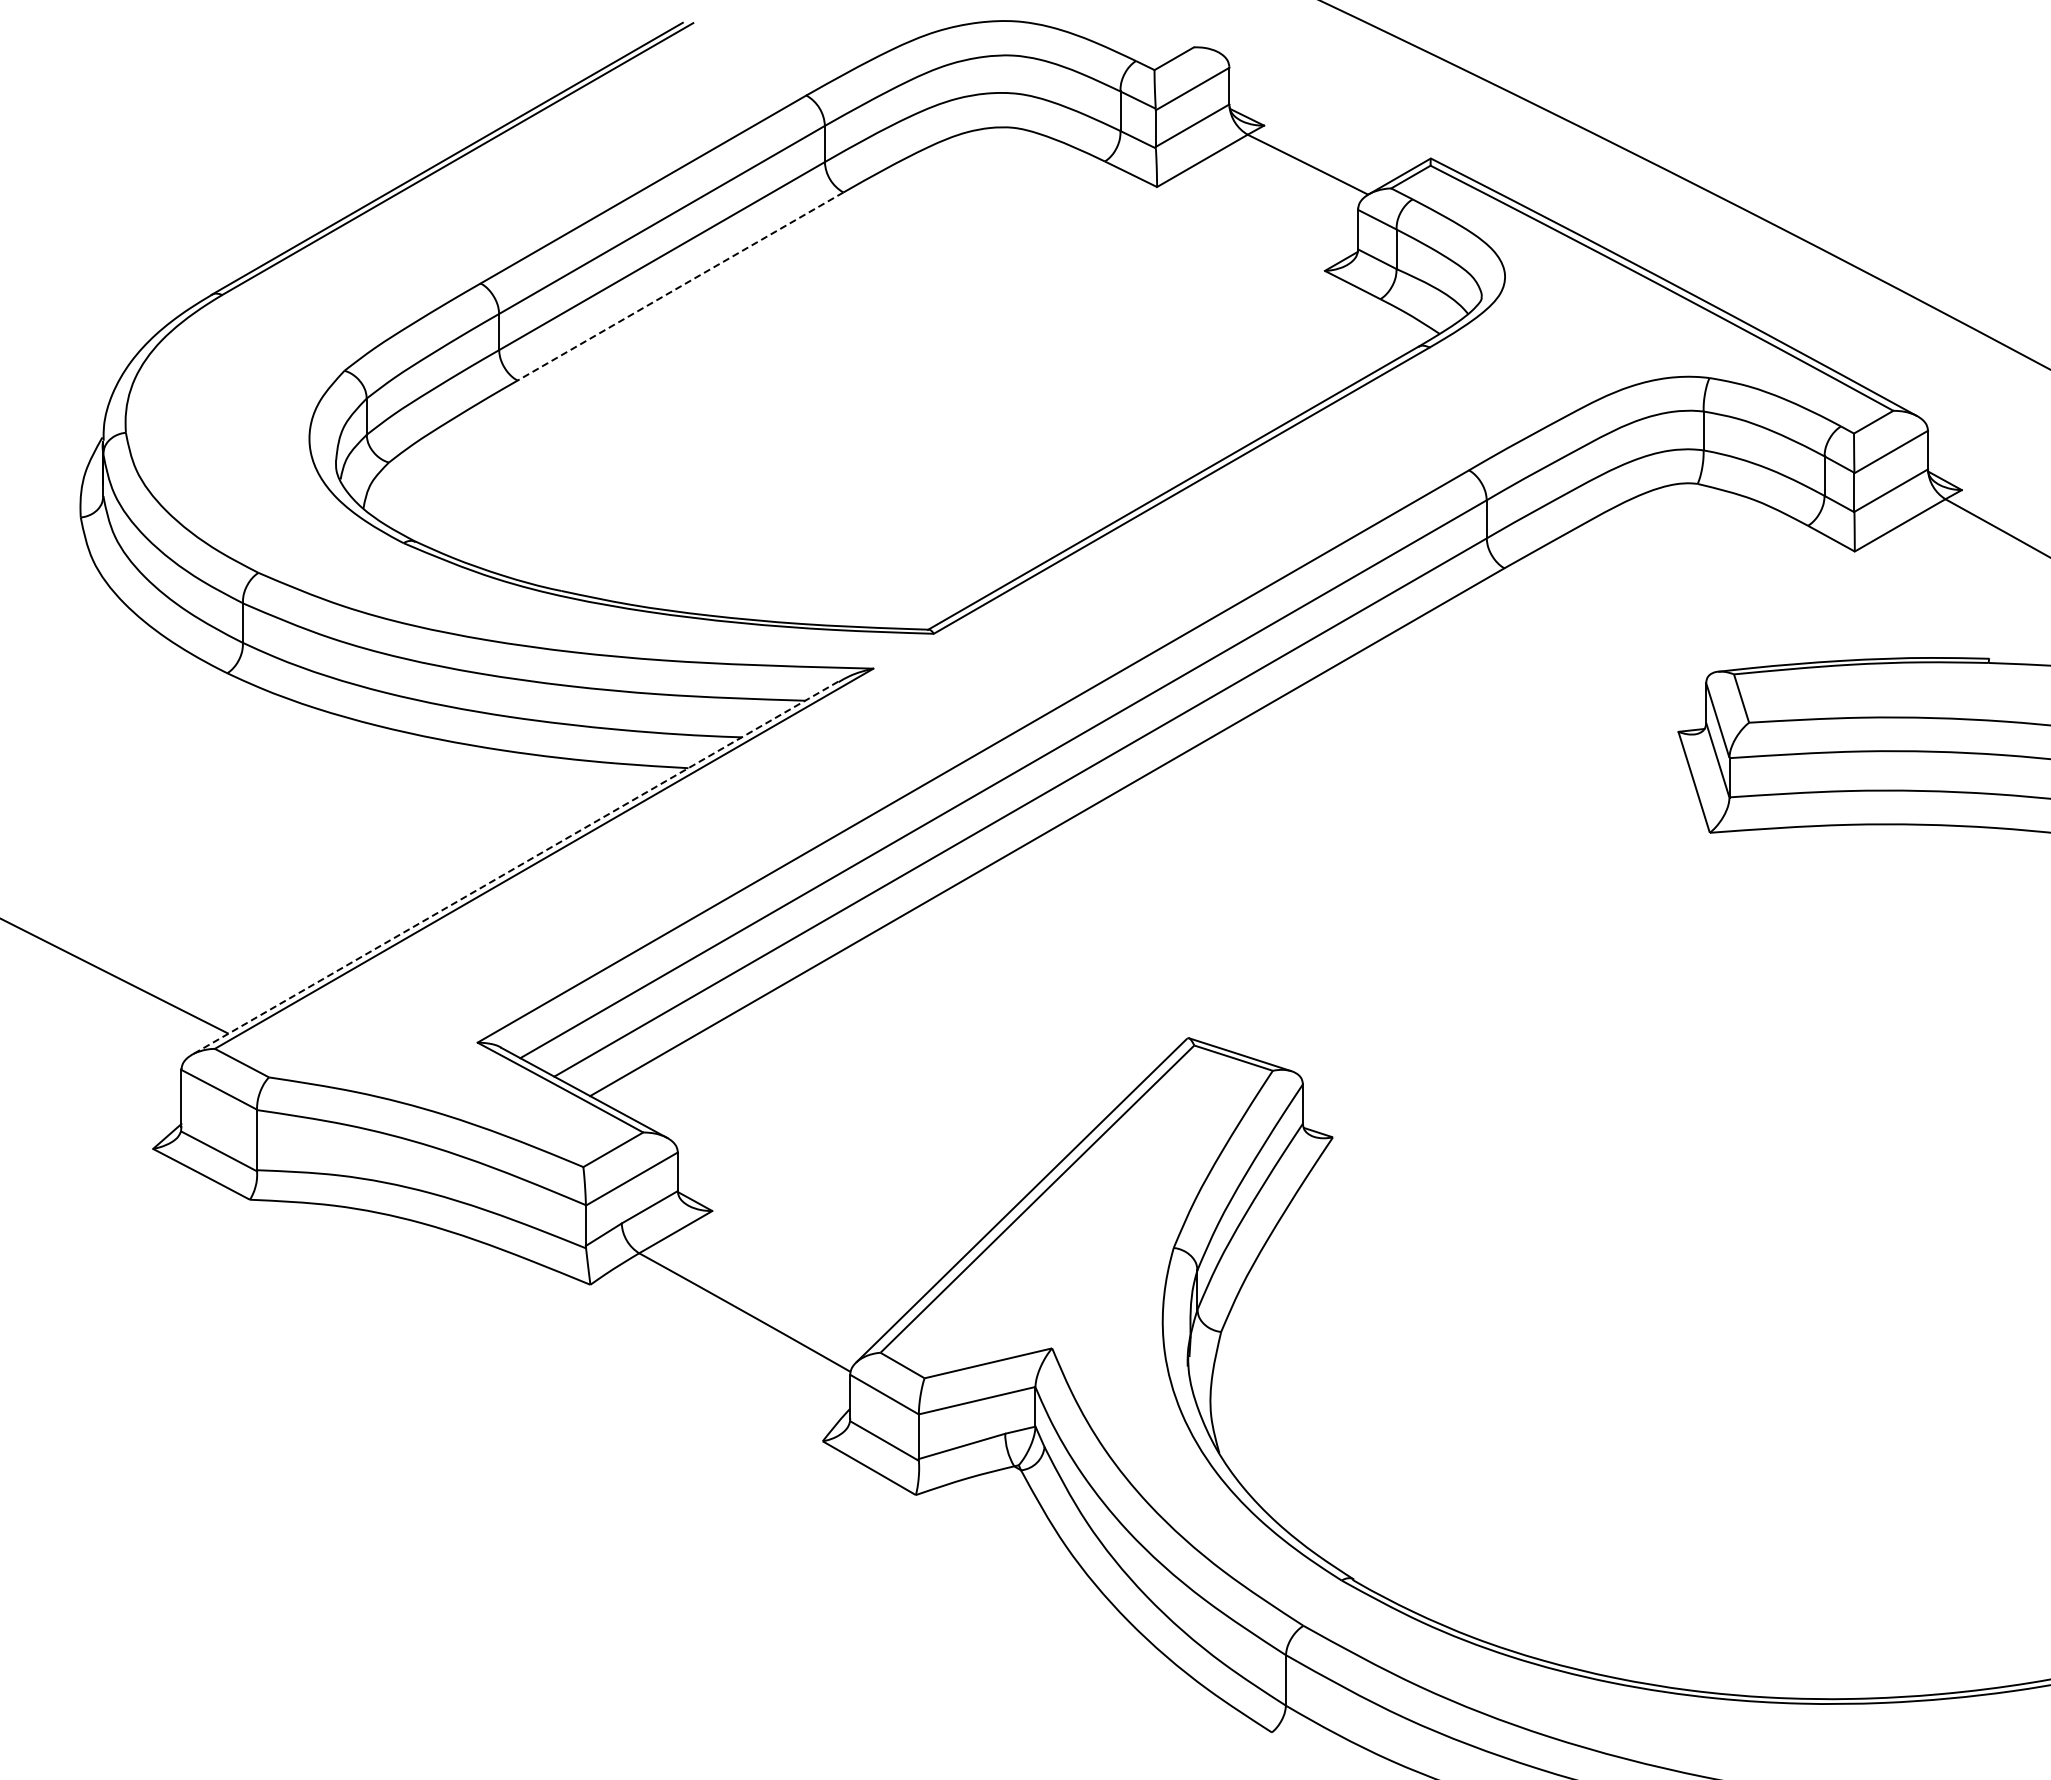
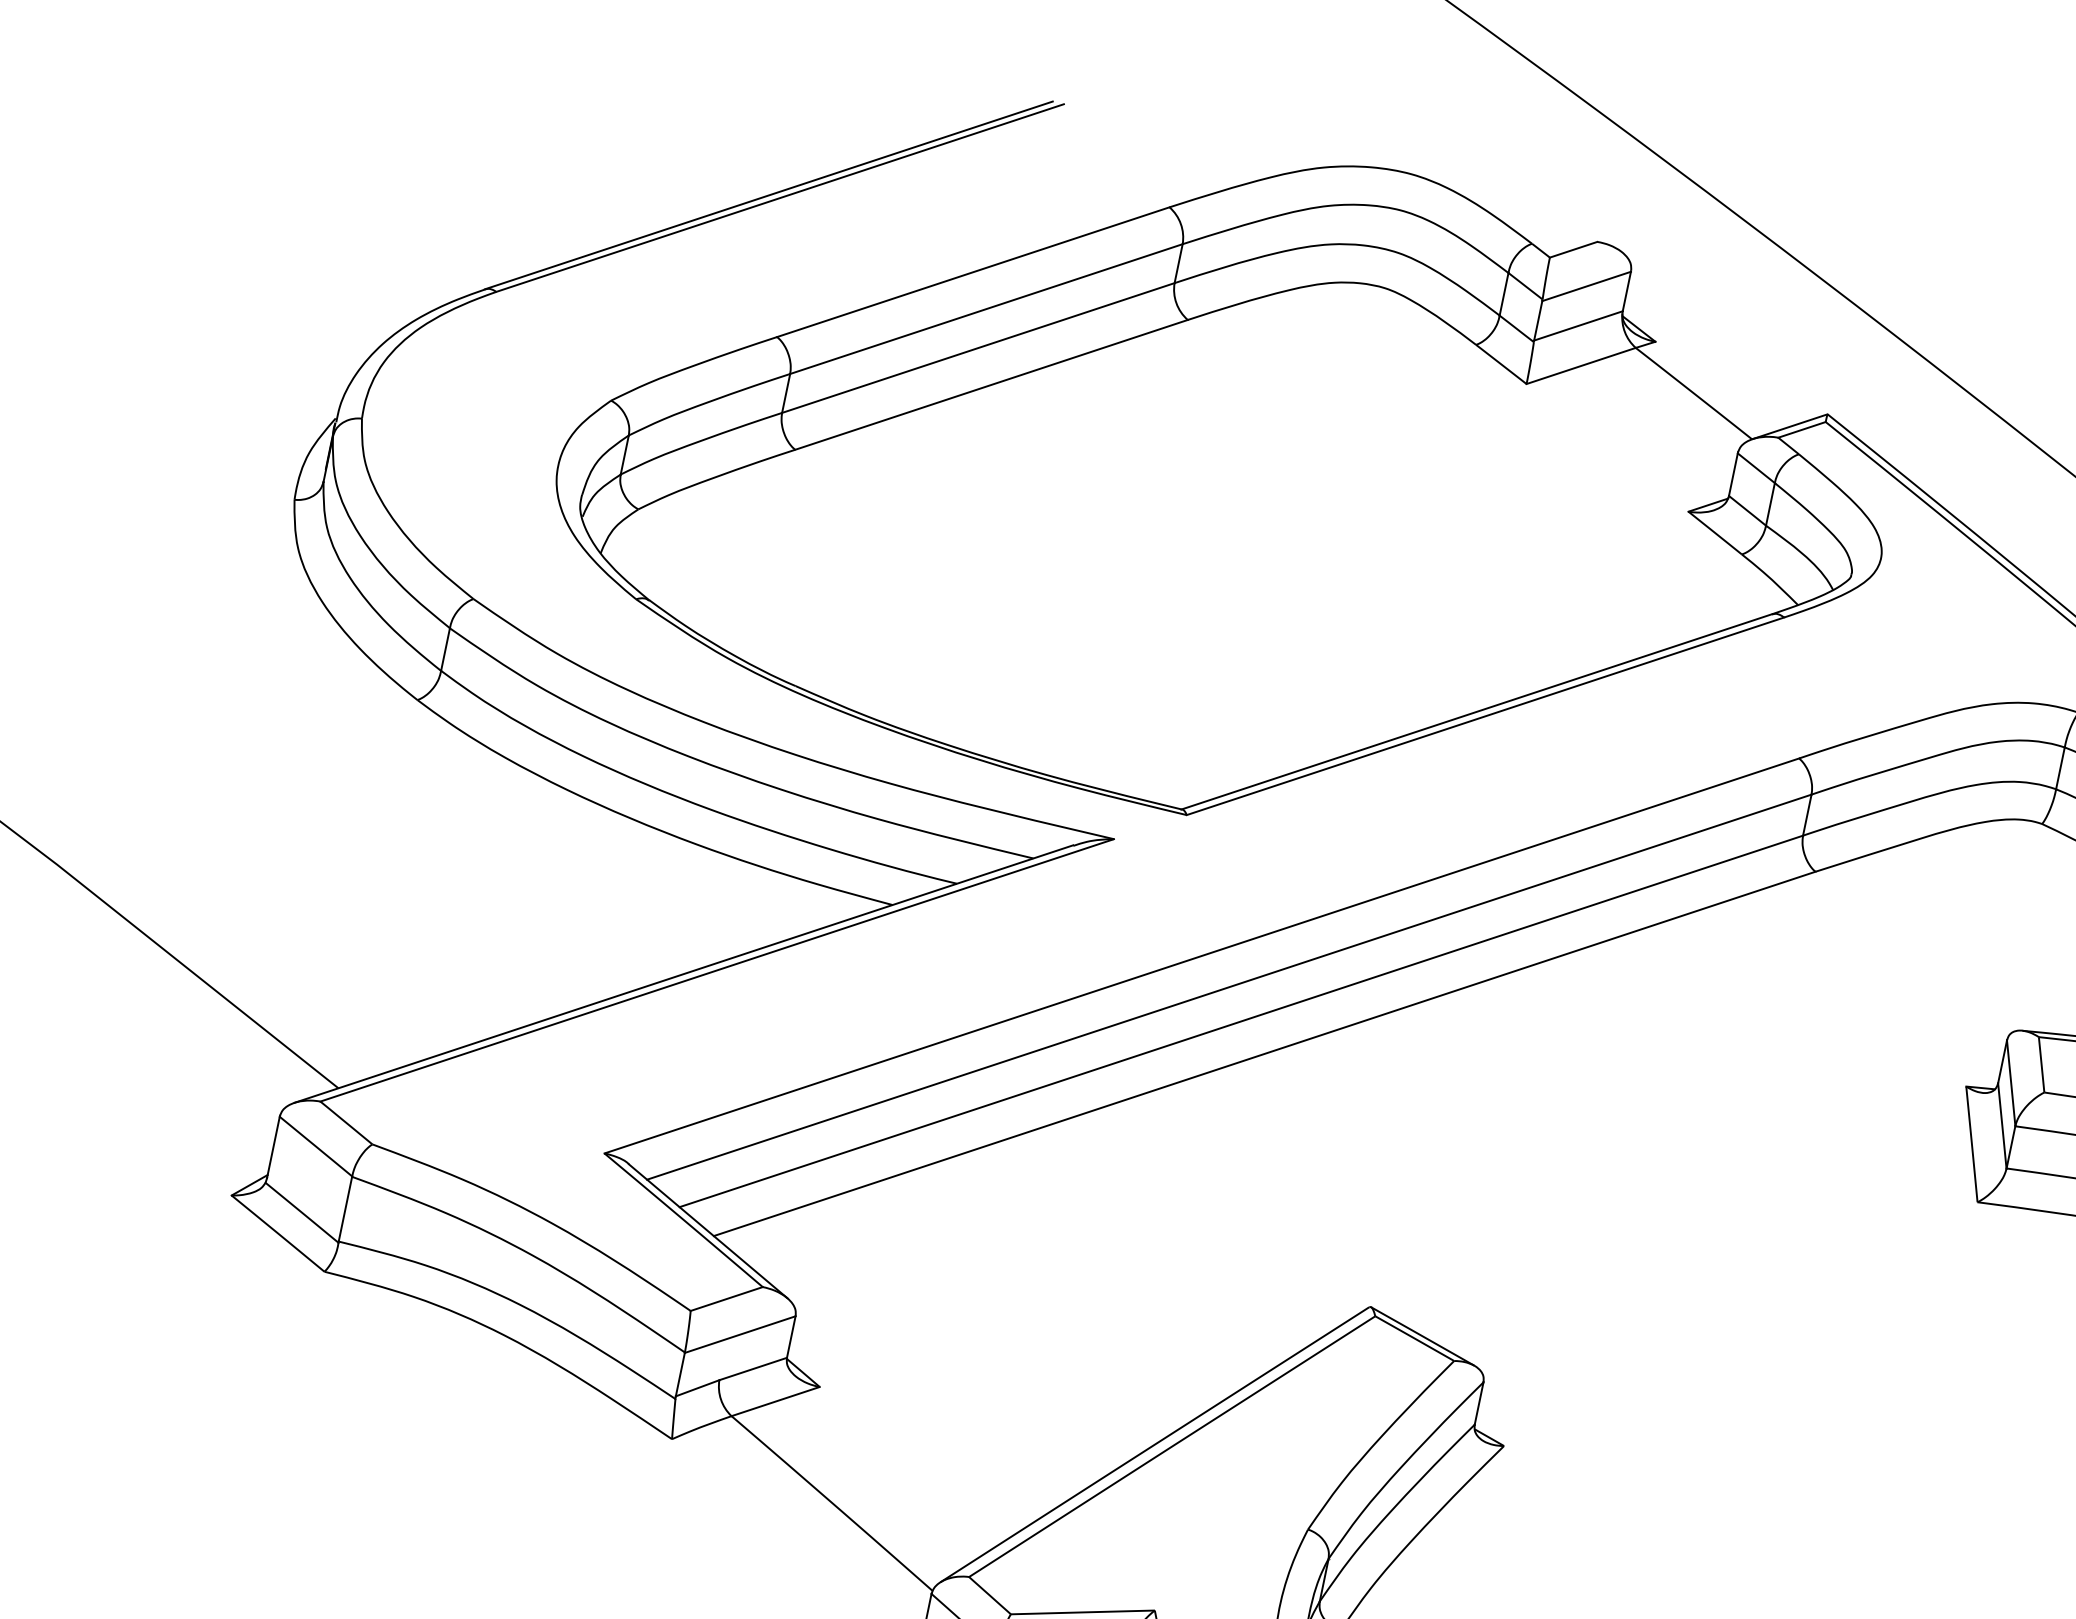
line: (680, 286) -> (991, 384), dashed -> solid
line: (514, 868) -> (683, 974), dashed -> solid

